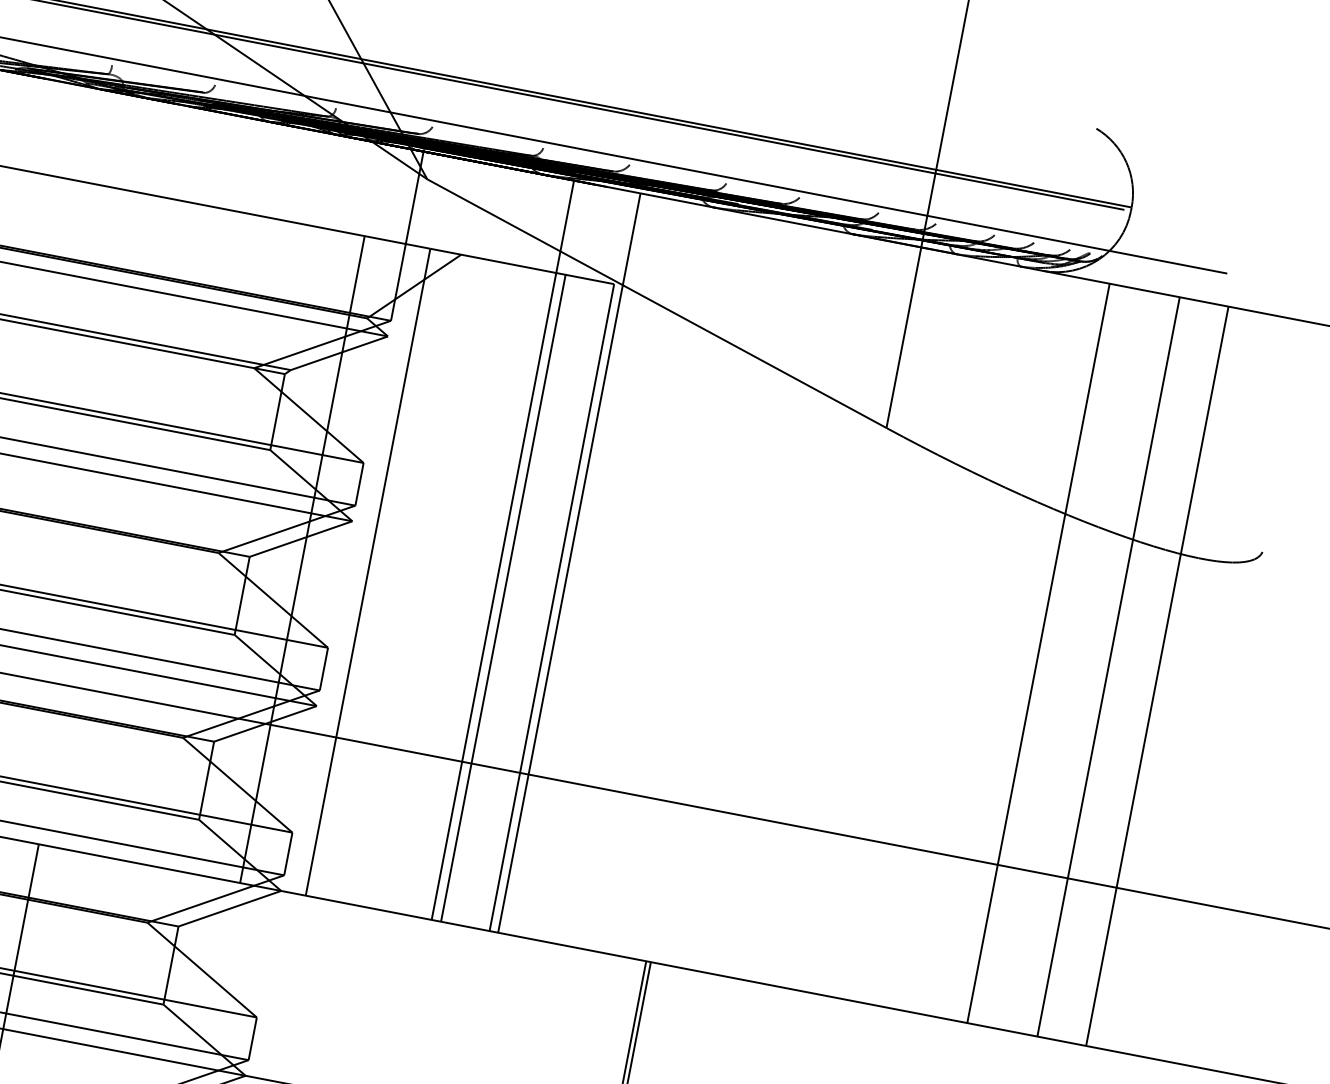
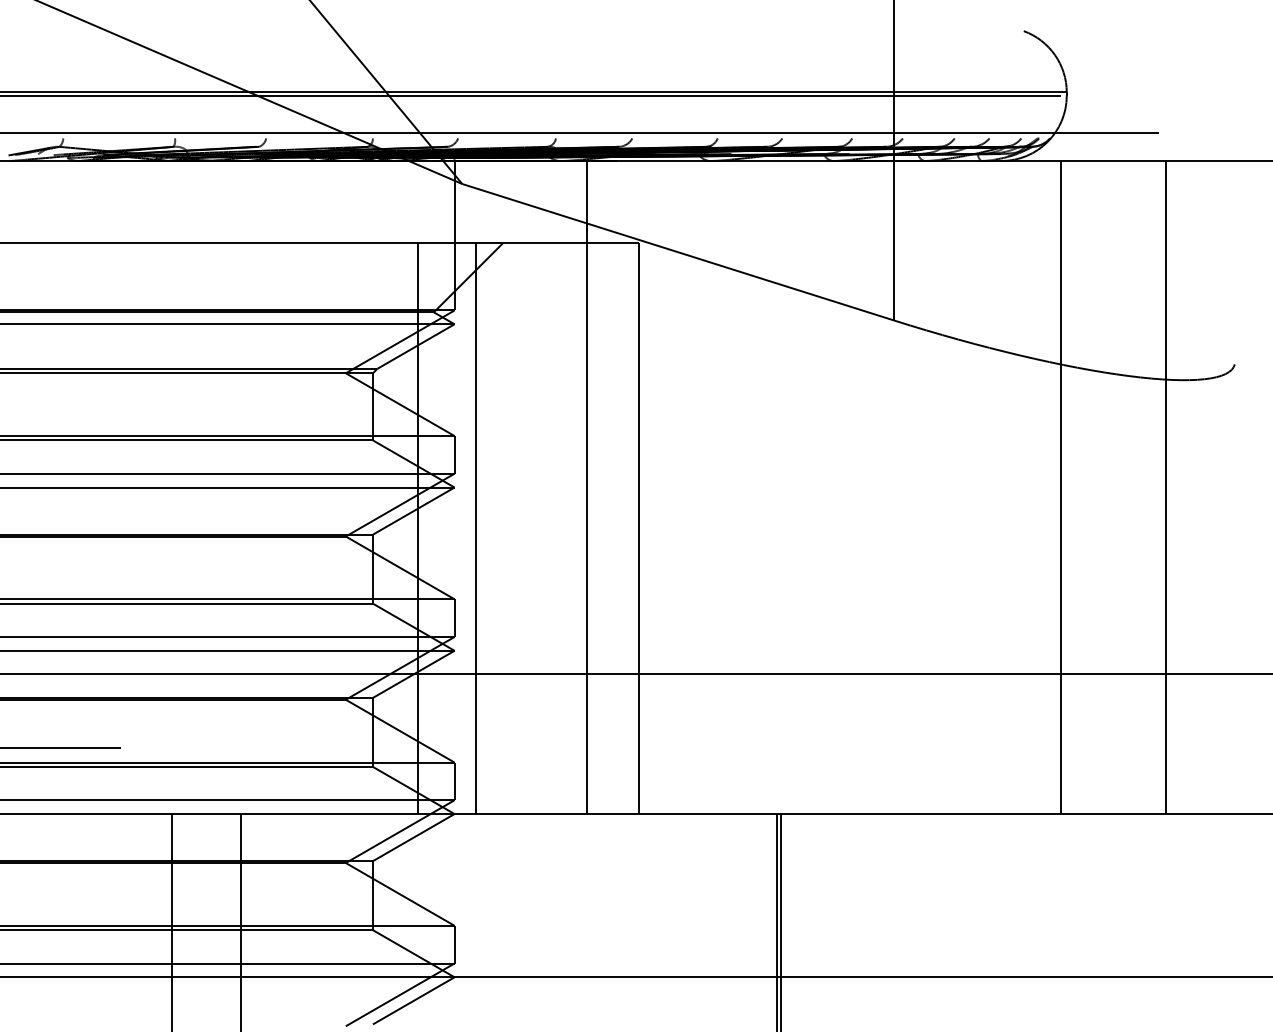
line: (569, 563) -> (646, 487), removed
line: (503, 598) -> (595, 528), removed
line: (1108, 666) -> (1122, 487), removed

